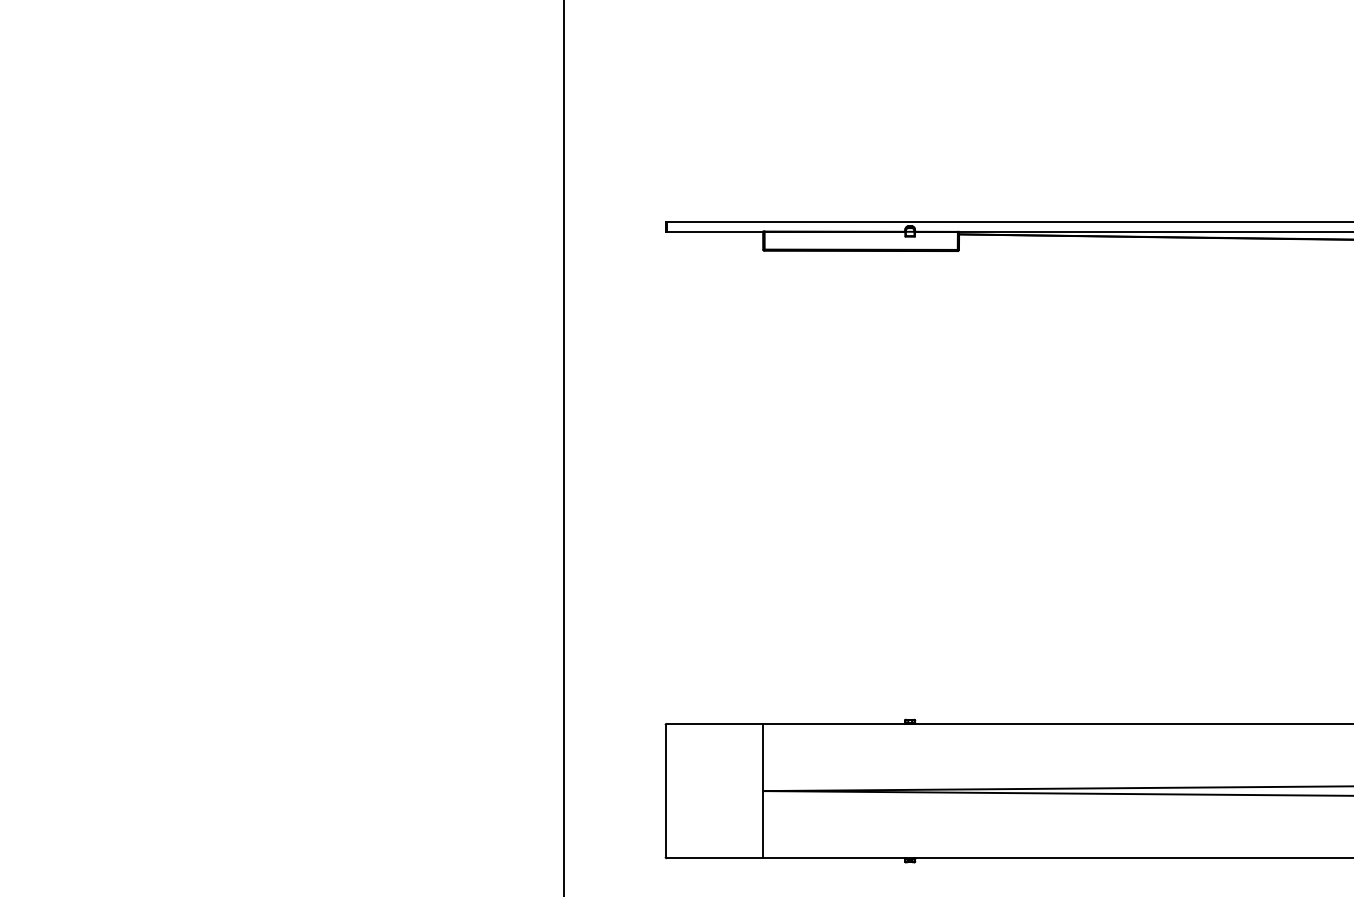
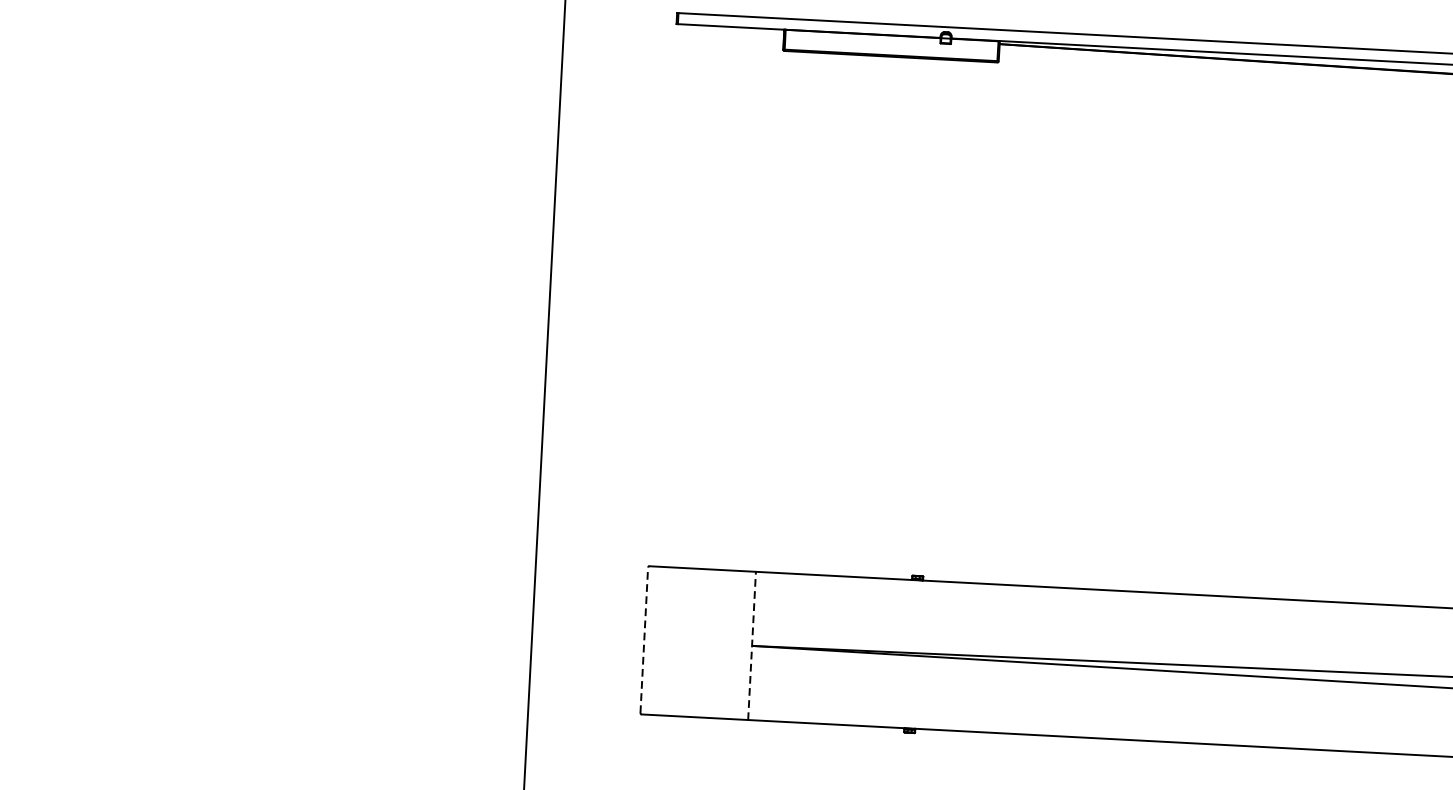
line: (665, 790) -> (644, 639), solid -> dashed
line: (763, 790) -> (752, 645), solid -> dashed

